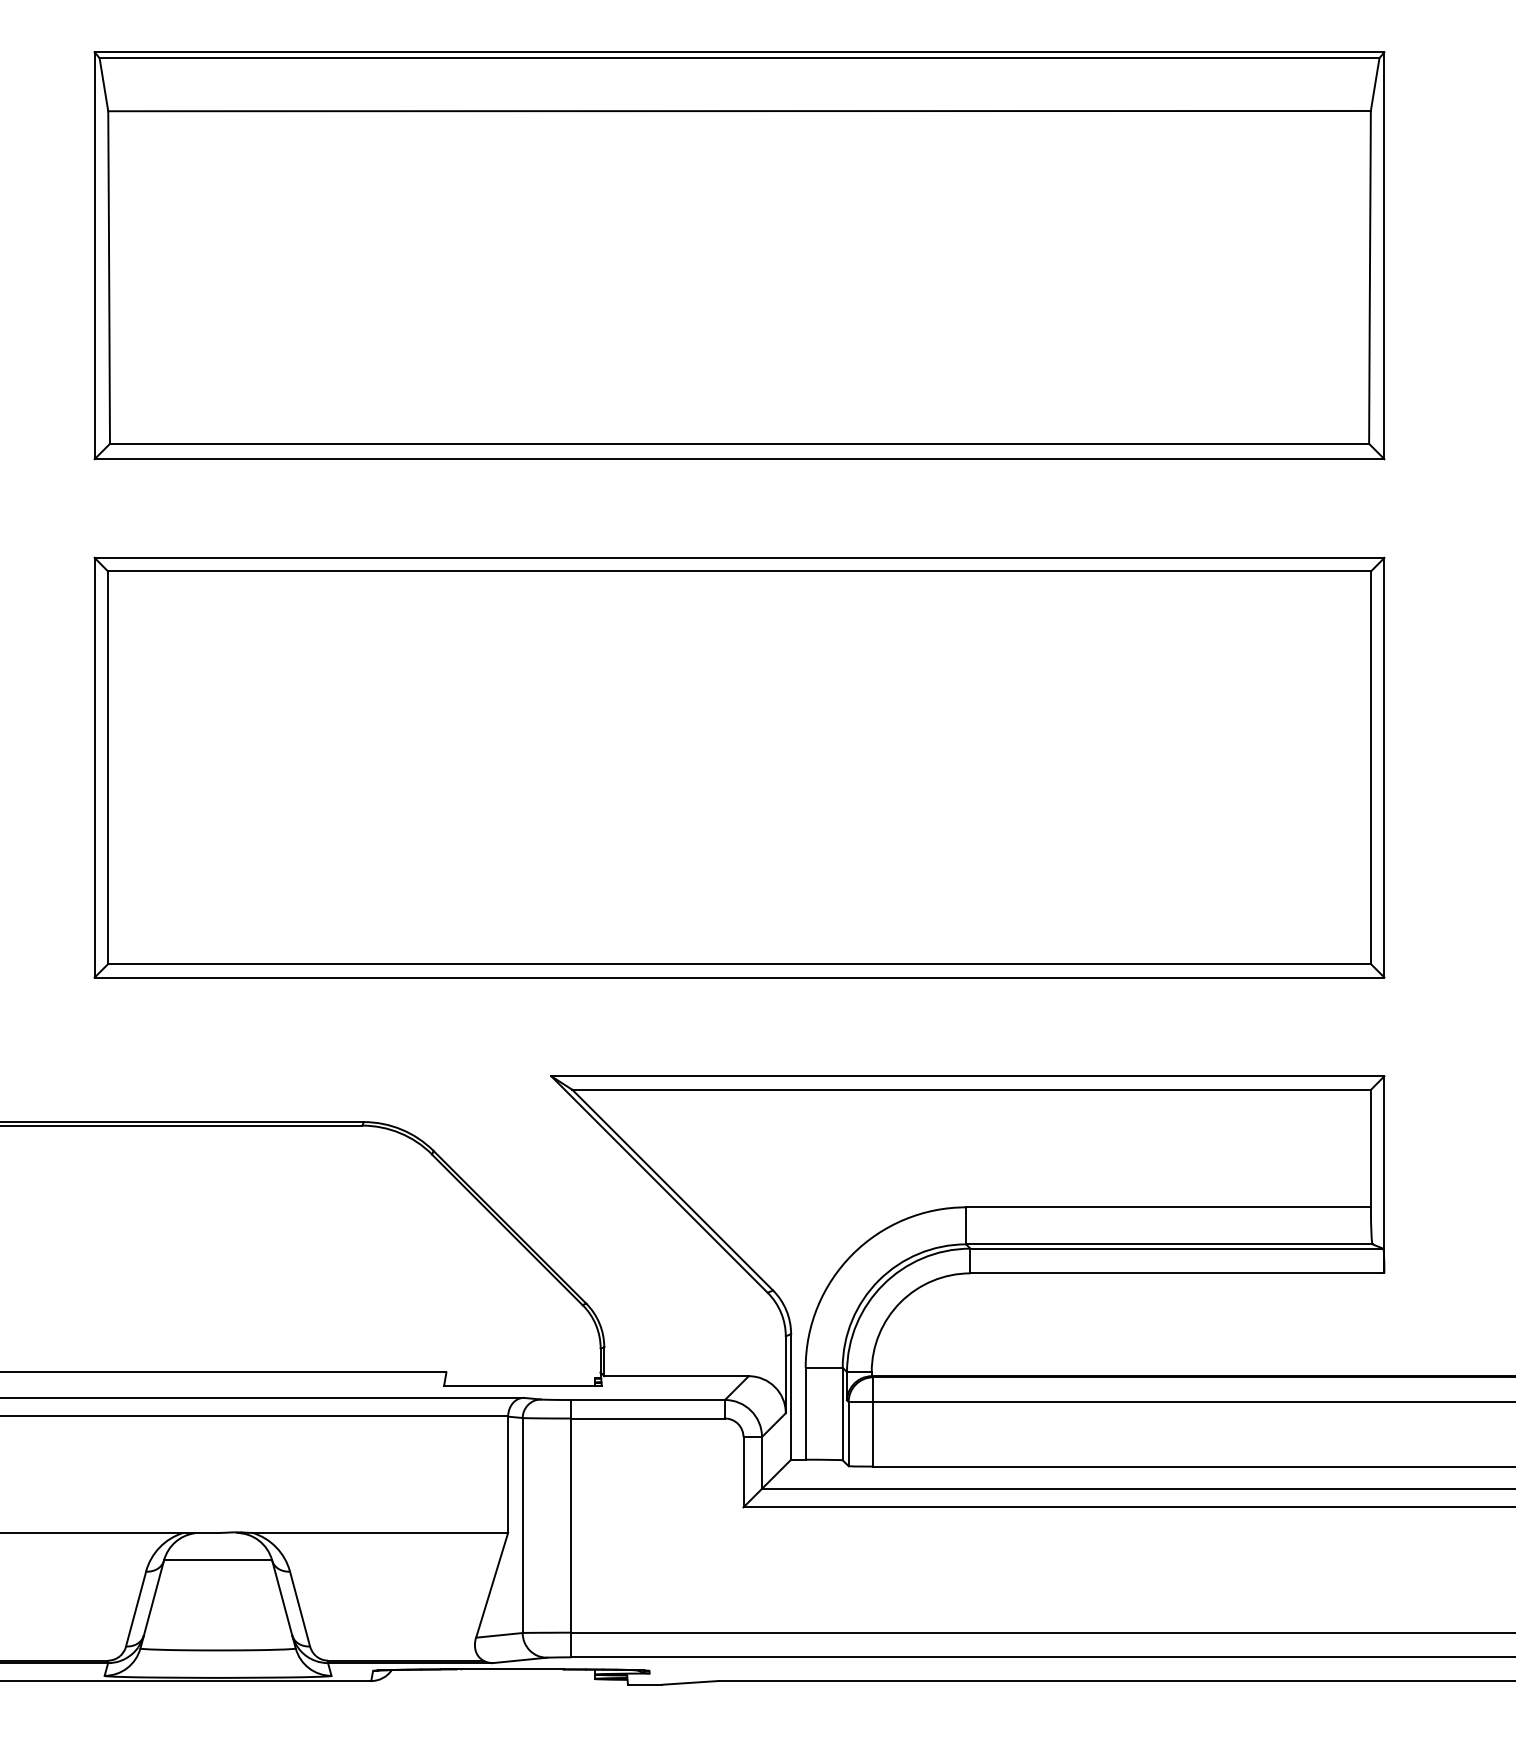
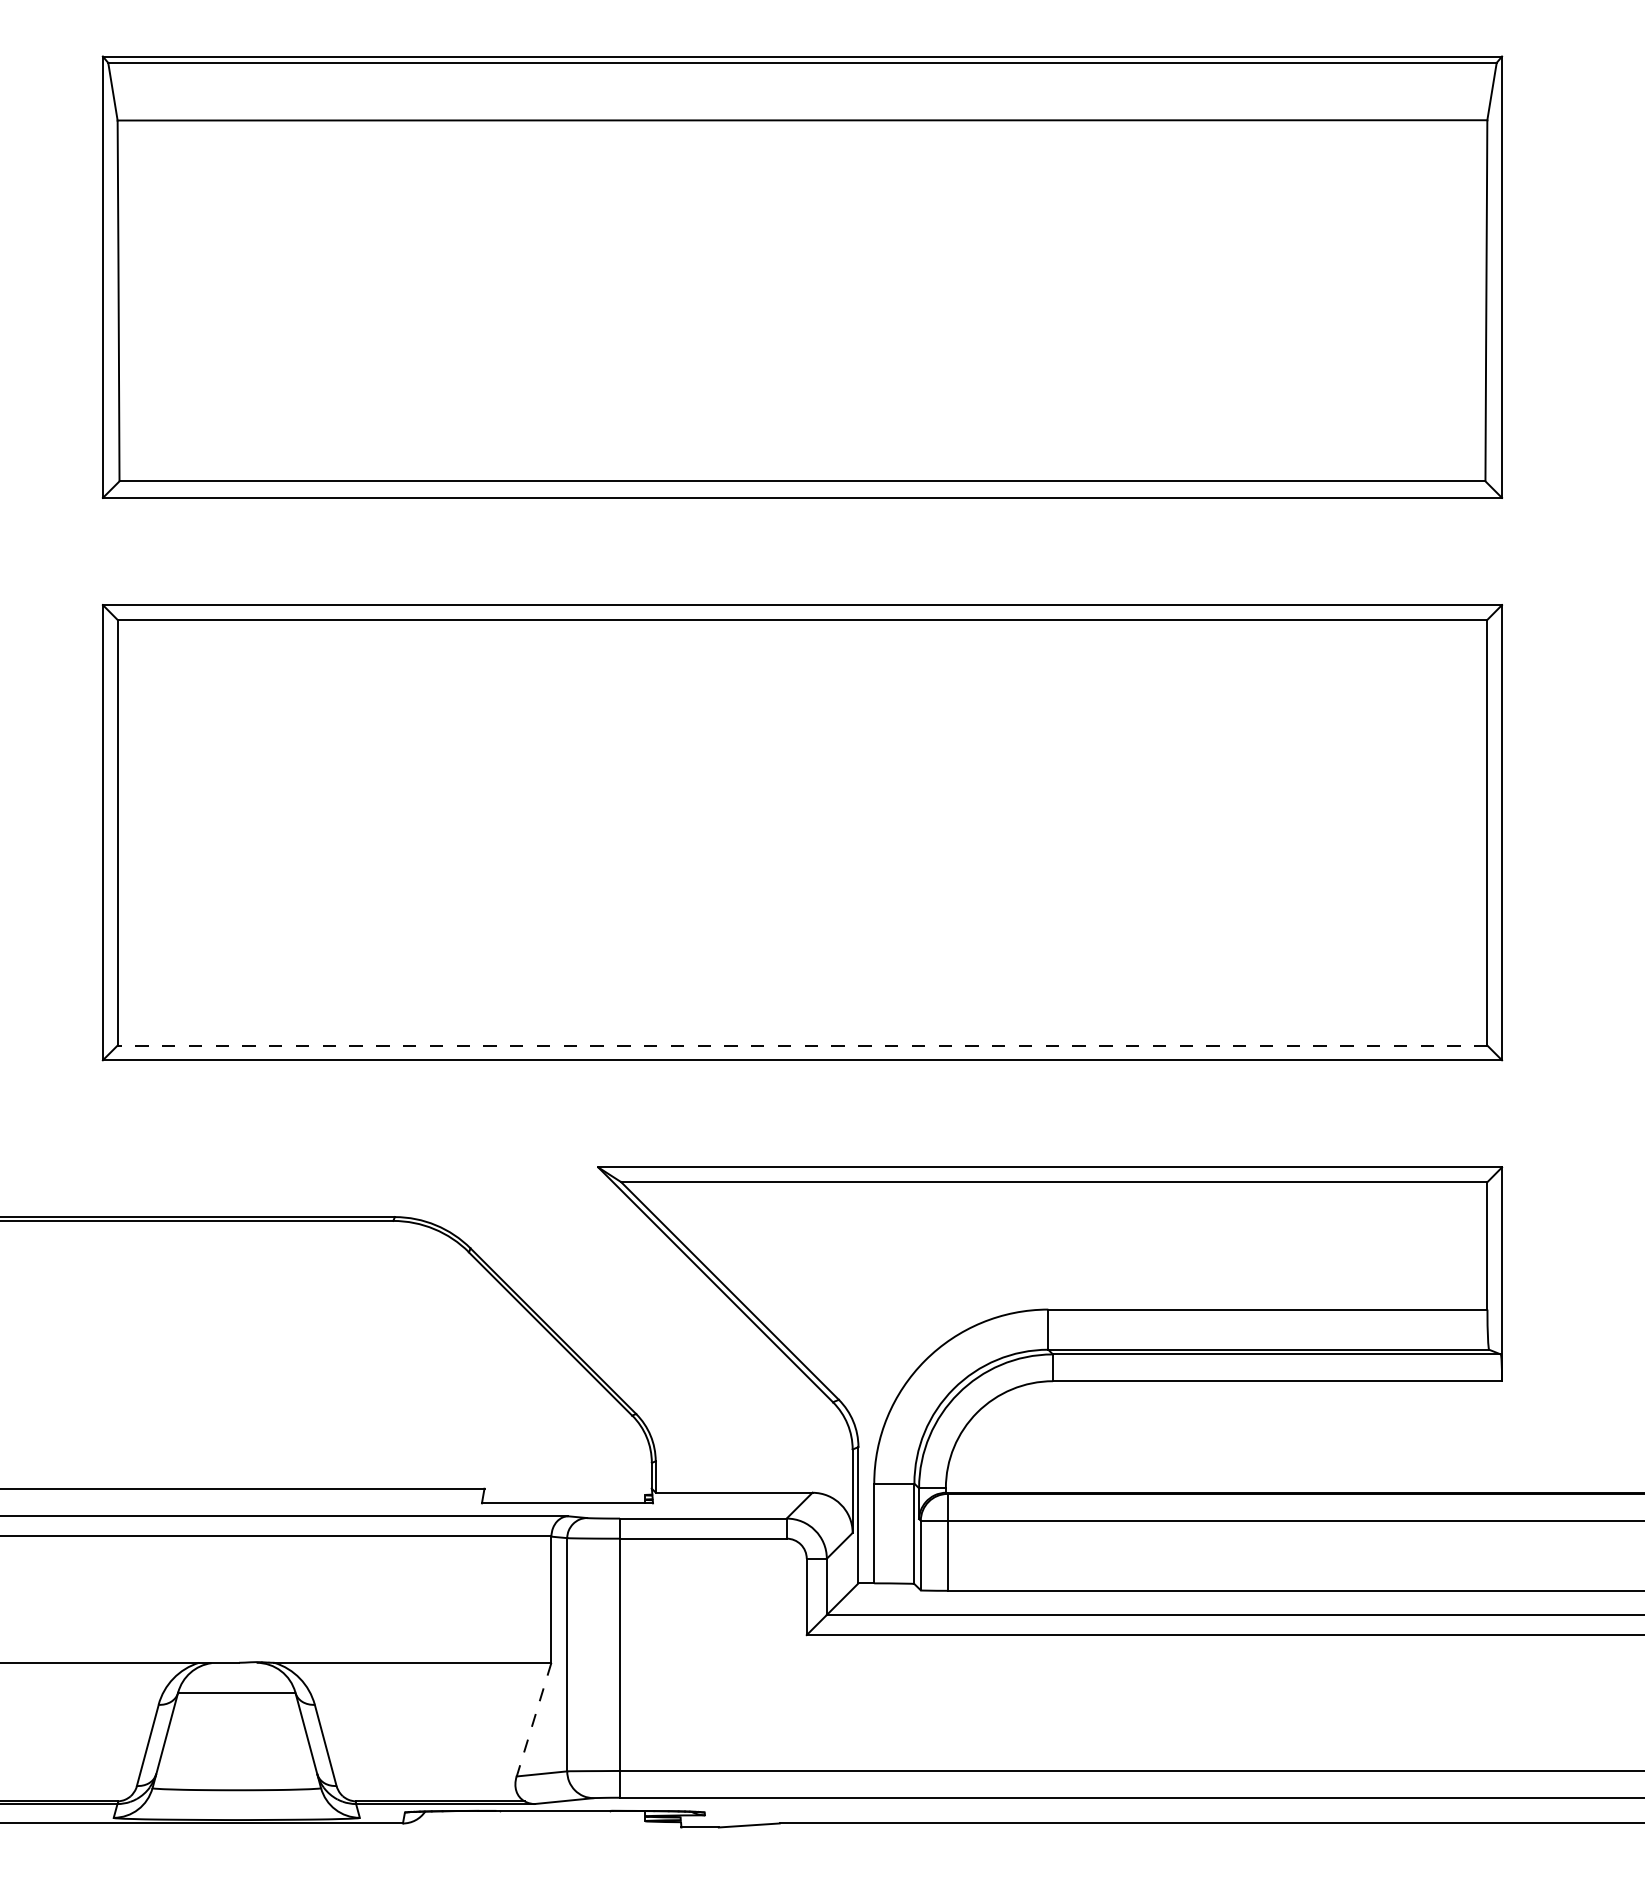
line: (739, 963) -> (802, 1045), solid -> dashed
line: (491, 1586) -> (533, 1720), solid -> dashed

